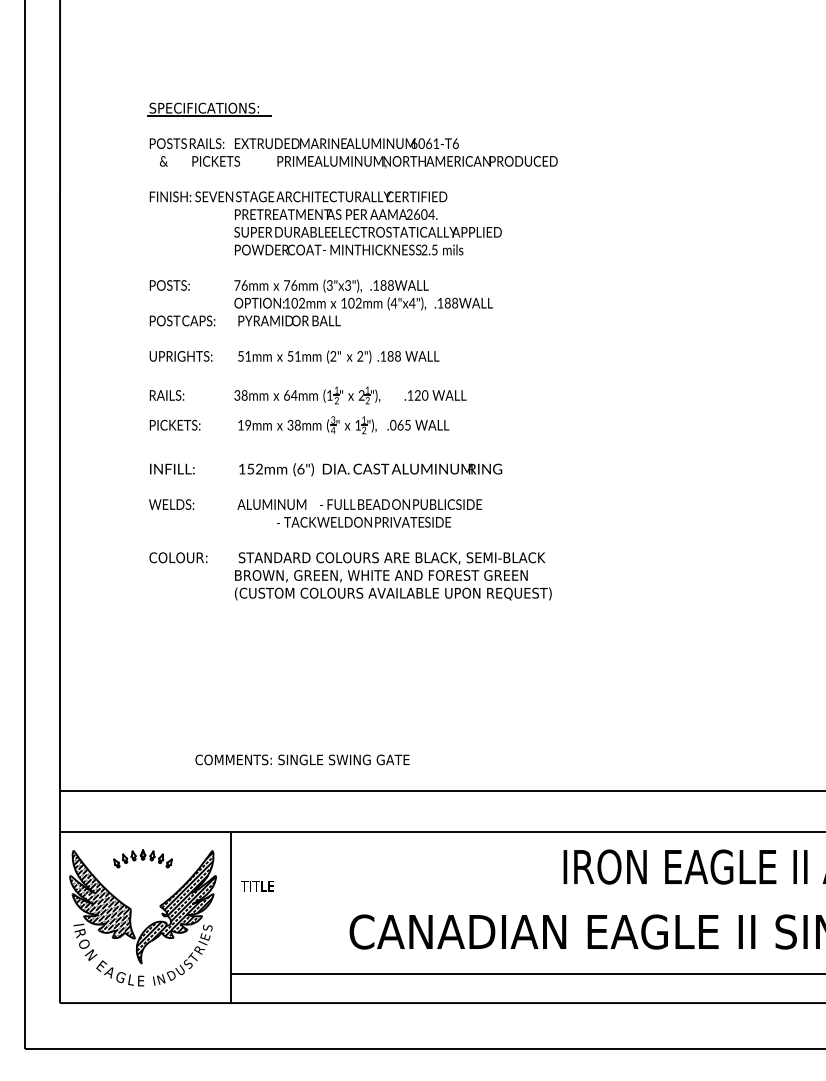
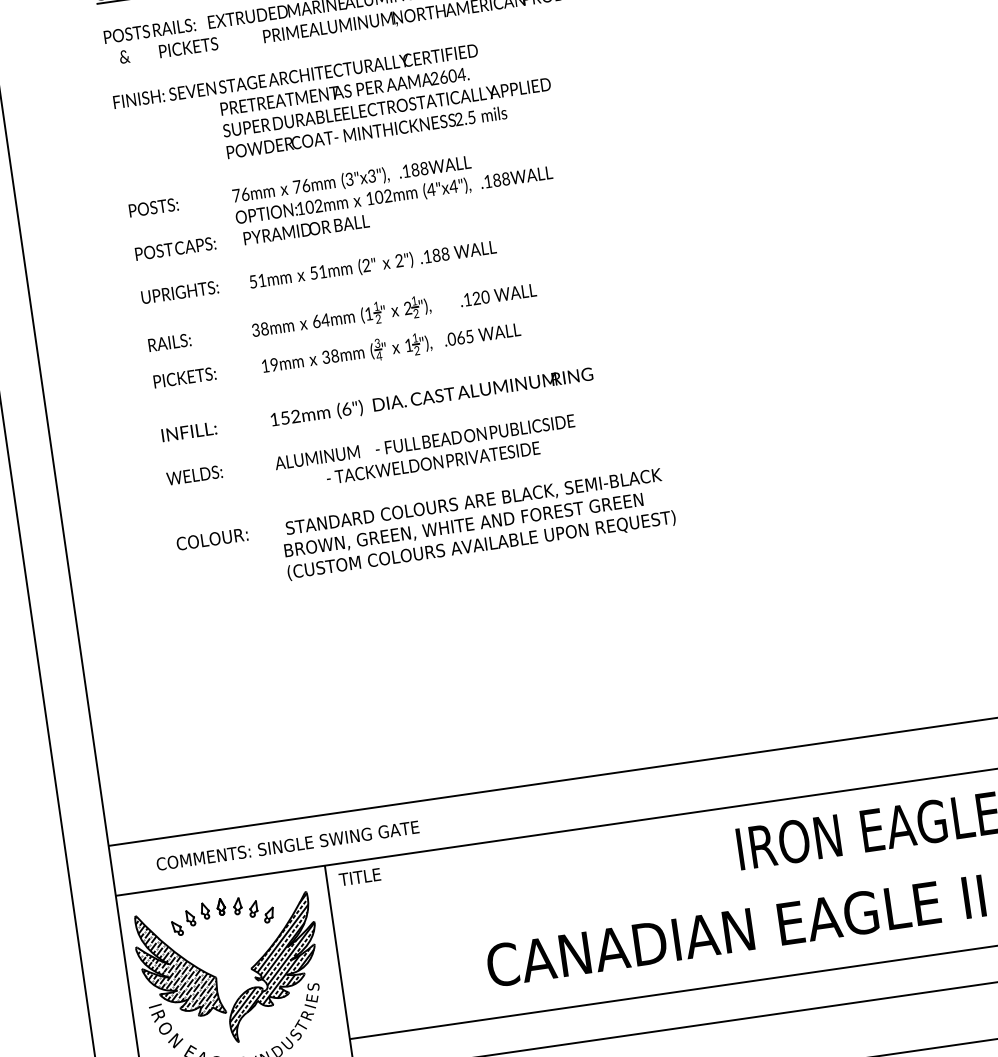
text: (302, 759) -> (287, 845), moved
part: (142, 858) -> (221, 913), size x1.43
text: (257, 886) -> (359, 877), moved

